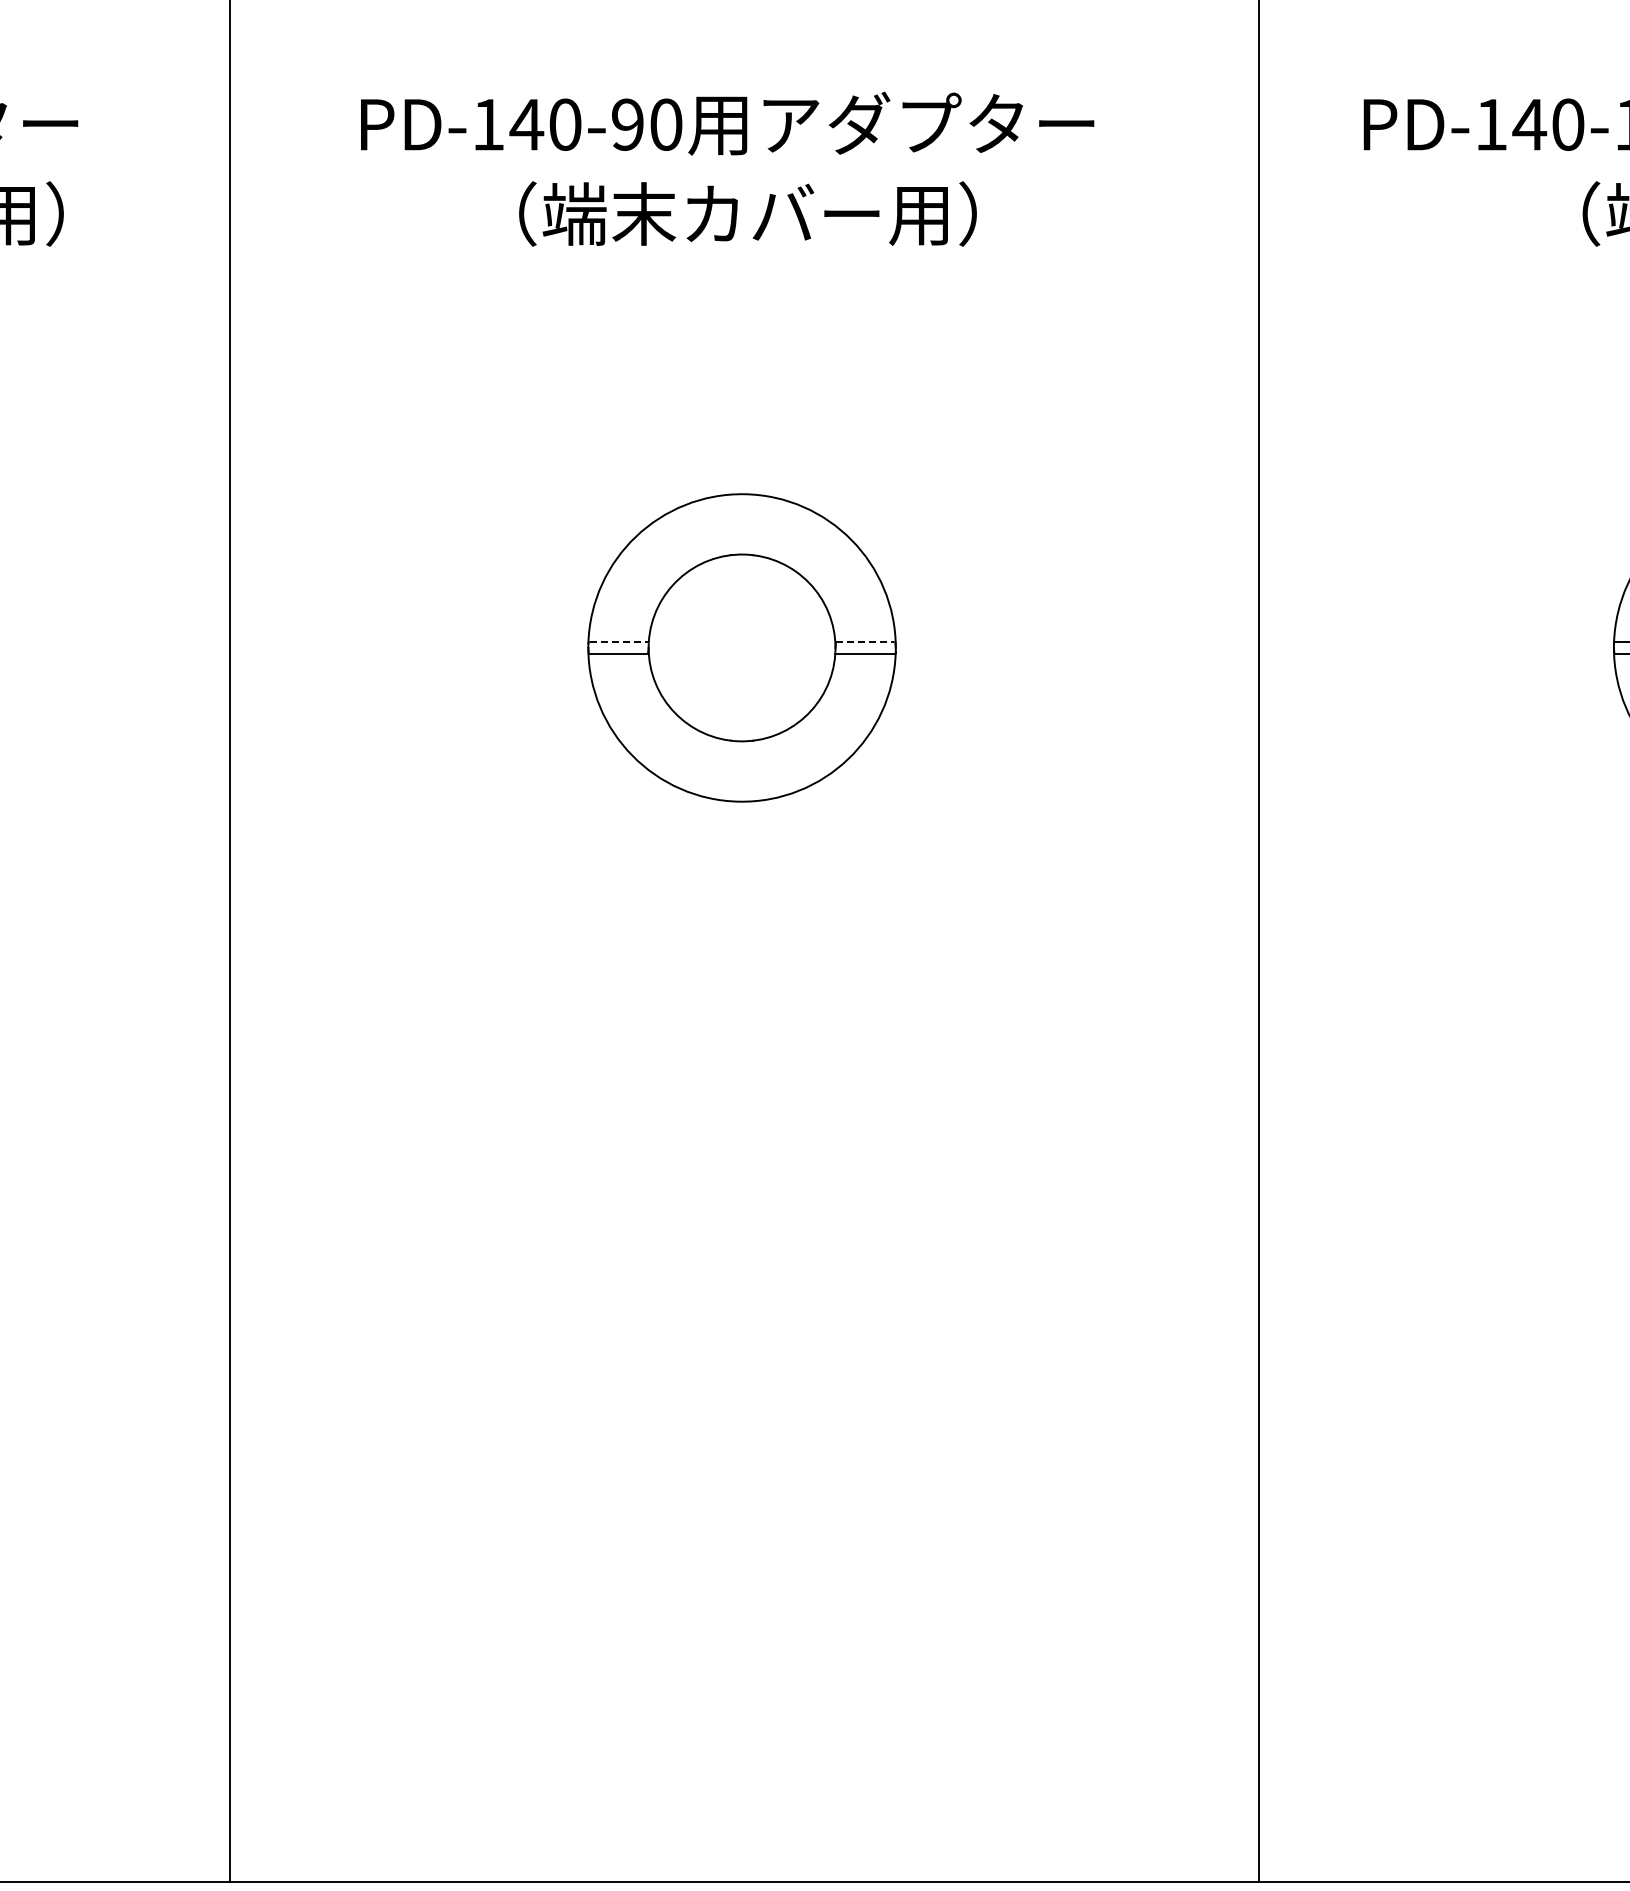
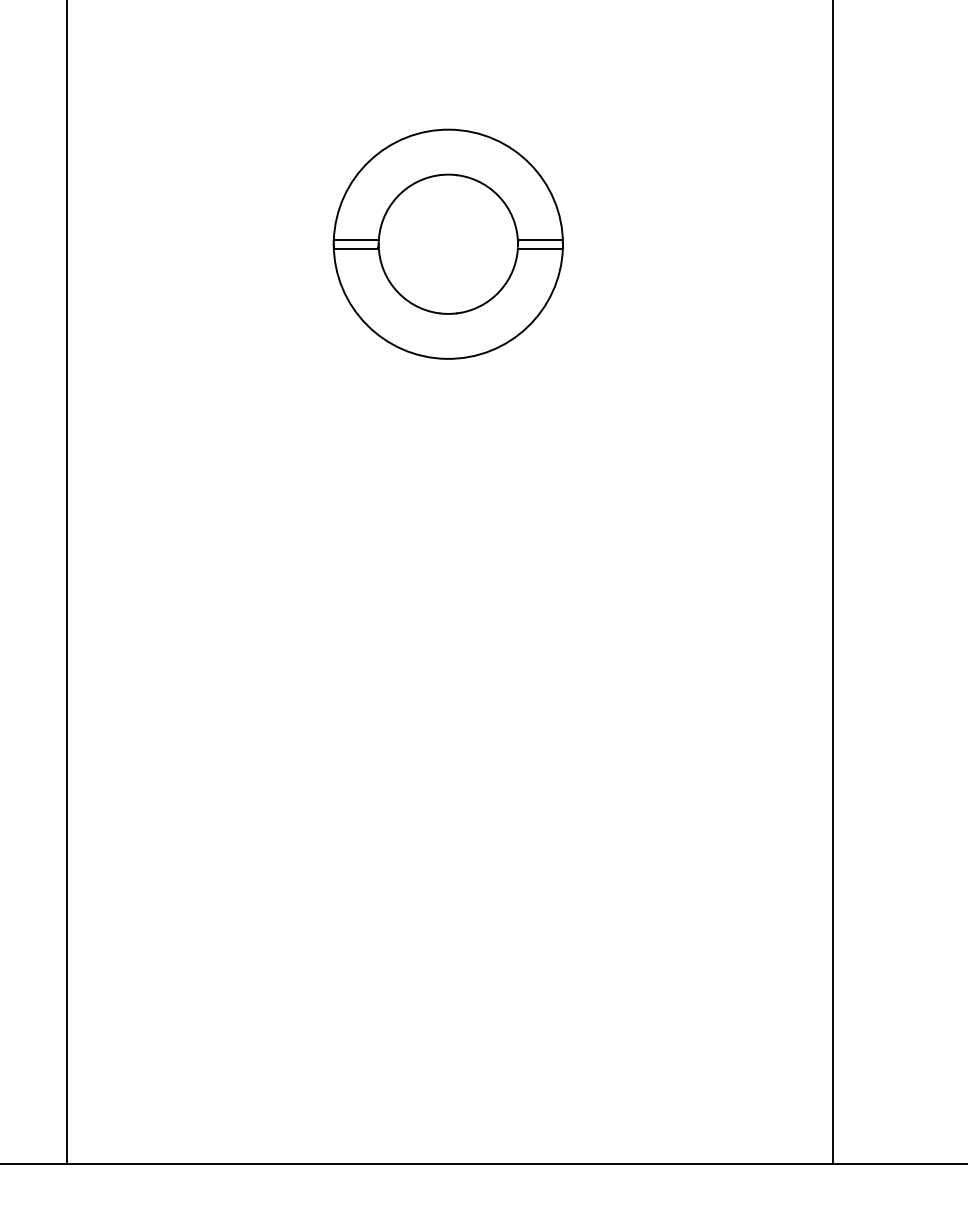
line: (619, 641) -> (356, 239), dashed -> solid
line: (865, 641) -> (540, 239), dashed -> solid

